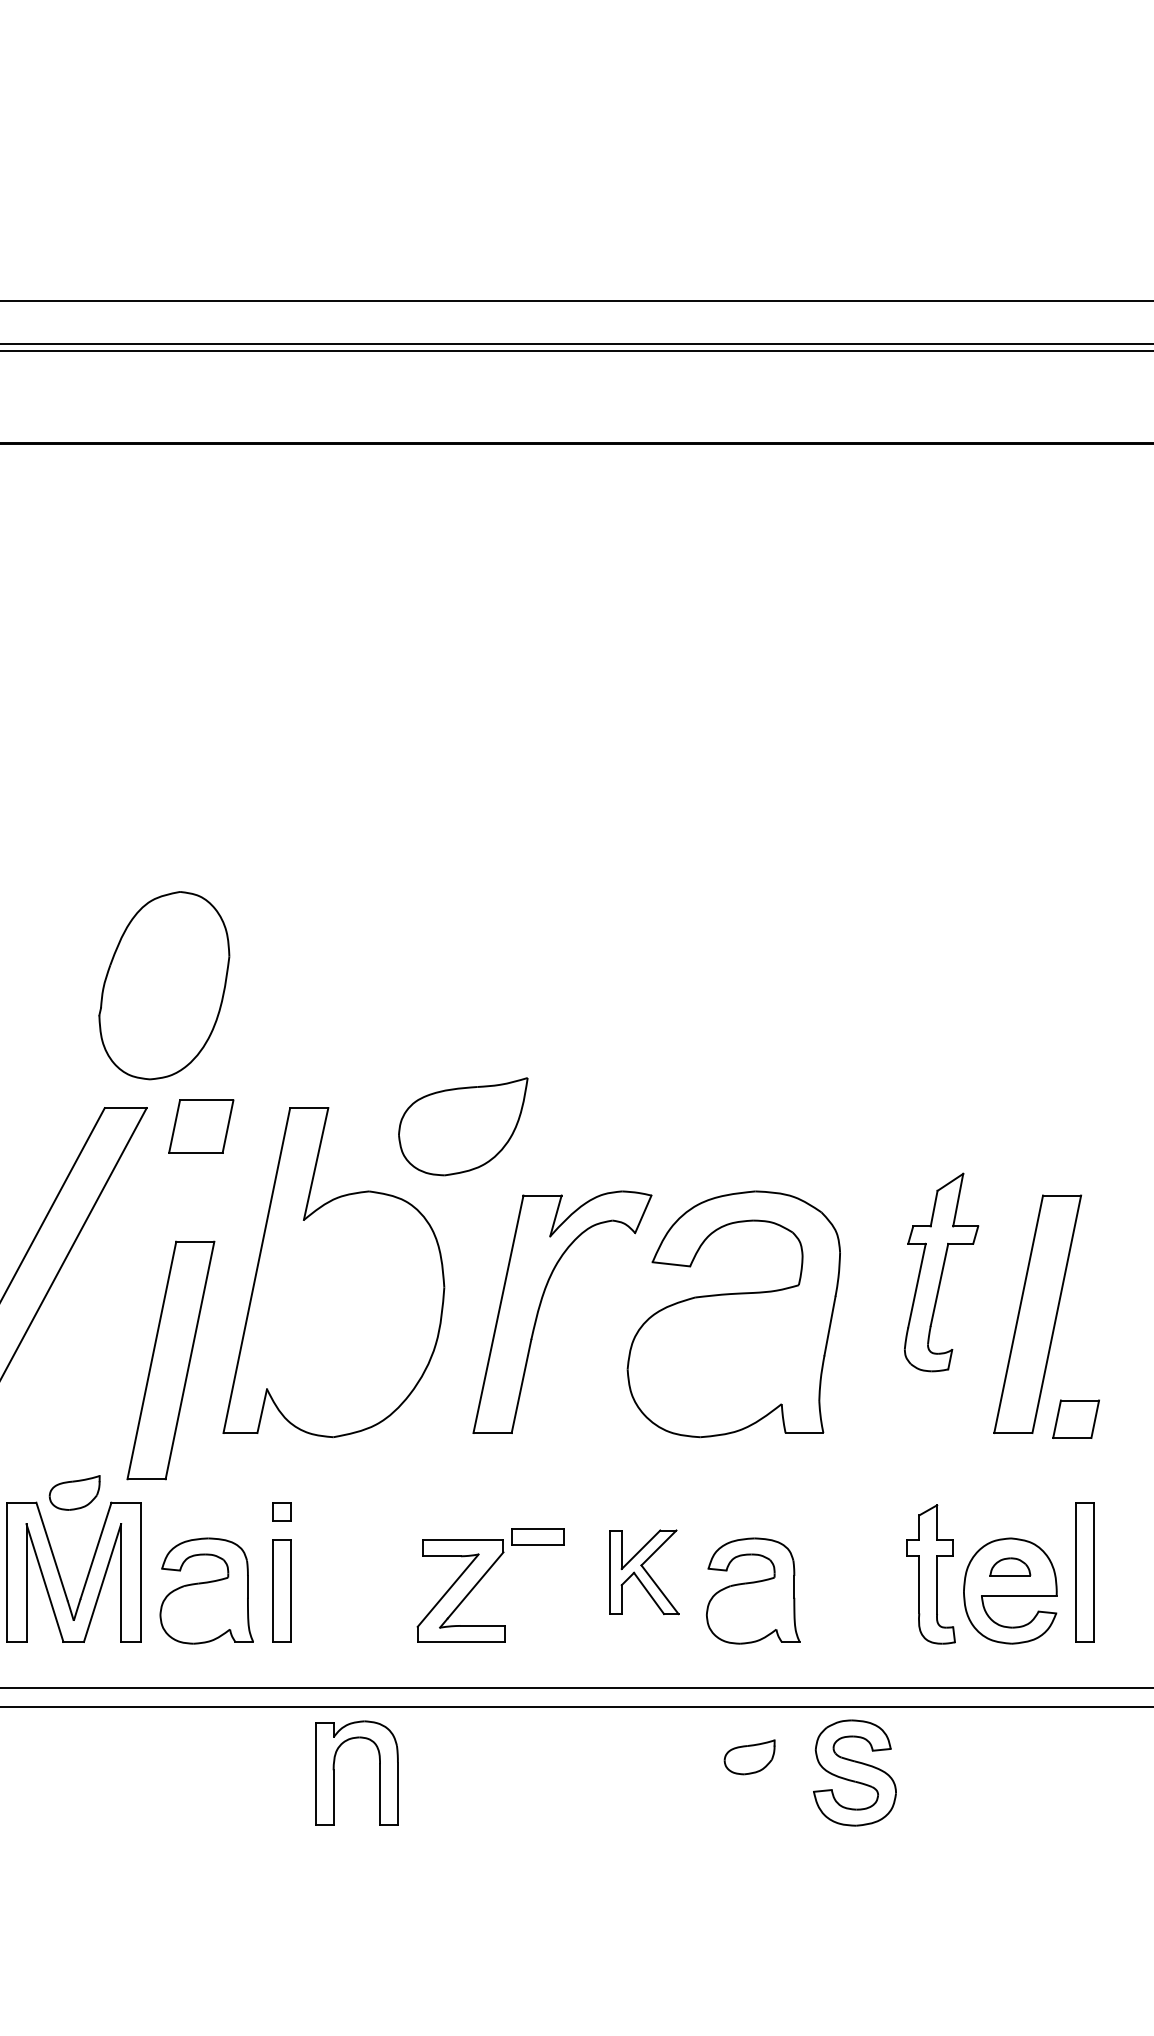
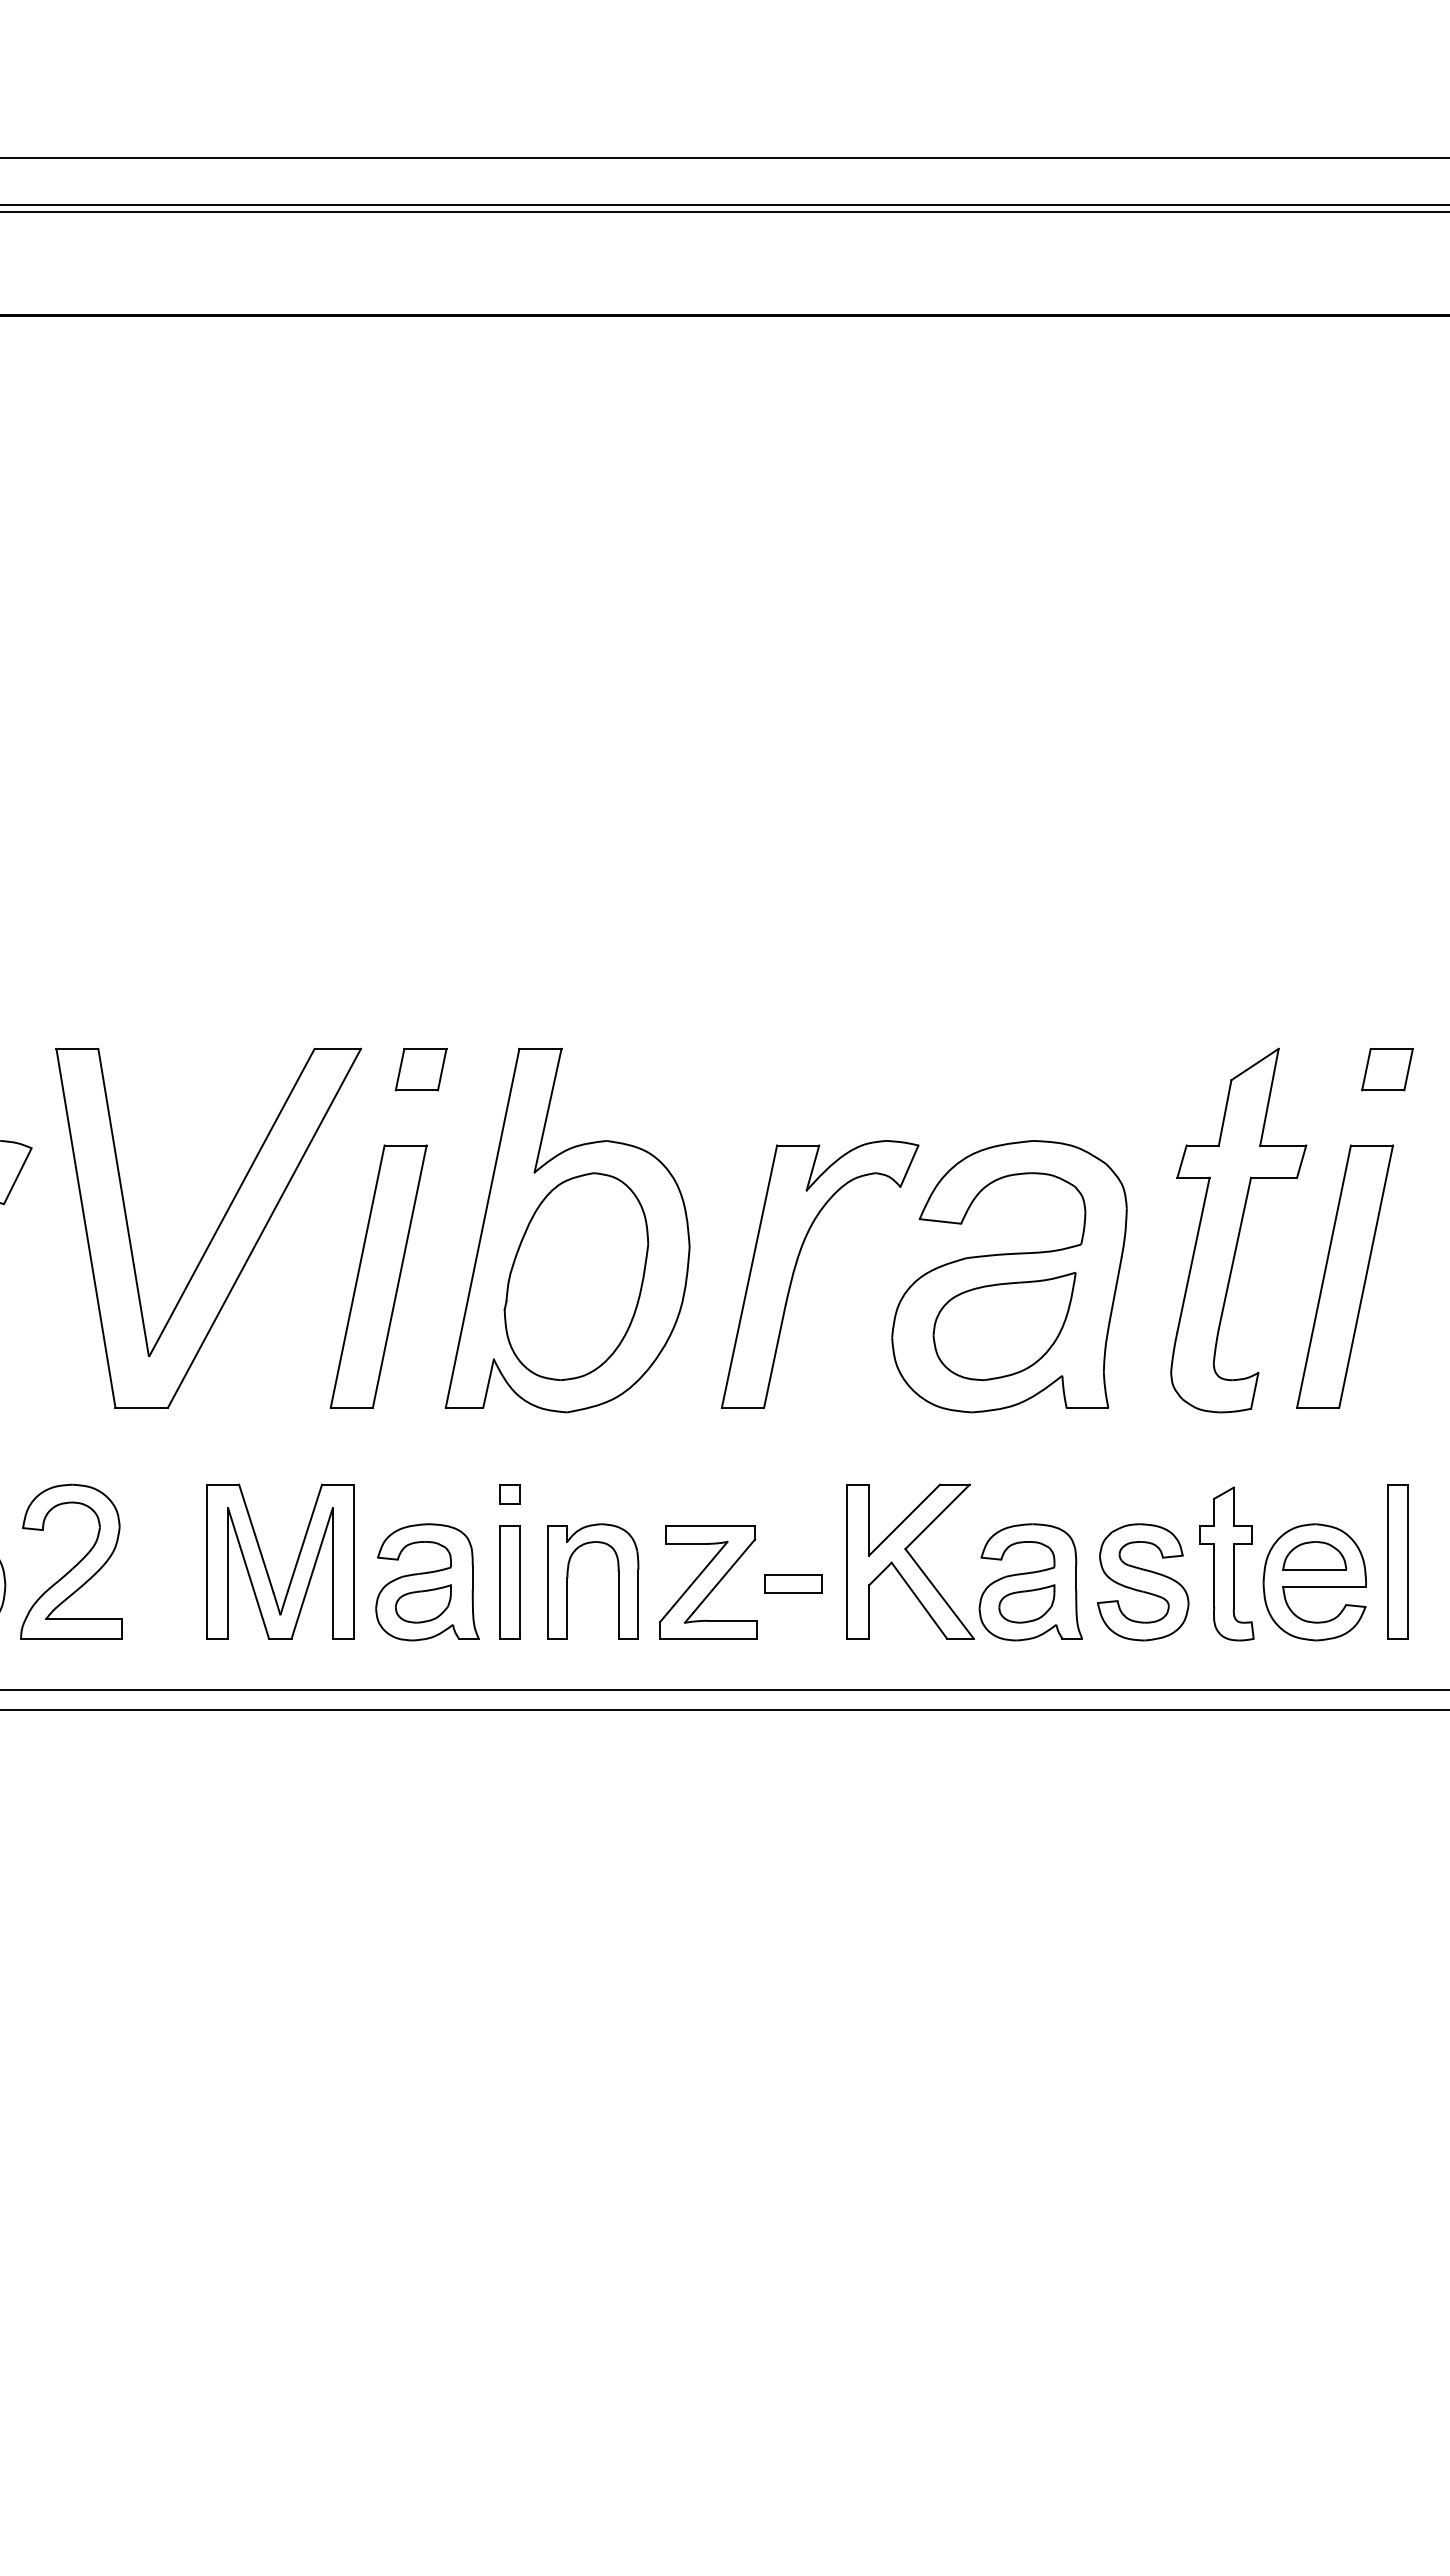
part: (164, 985) -> (576, 1276), moved
part: (200, 1126) -> (420, 1069), size x0.71
part: (463, 1126) -> (1004, 1326), moved
part: (941, 1272) -> (1238, 1230), size x1.67
part: (170, 1360) -> (378, 1276), moved
part: (1076, 1419) -> (1387, 1069), moved
part: (74, 1492) -> (423, 1603), moved
part: (538, 1535) -> (793, 1583), moved
part: (1010, 1566) -> (1314, 1555), size x1.43
part: (644, 1572) -> (910, 1561), size x1.67
part: (749, 1756) -> (1026, 1603), moved
part: (379, 1773) -> (618, 1581), moved
part: (855, 1773) -> (1143, 1582), moved

